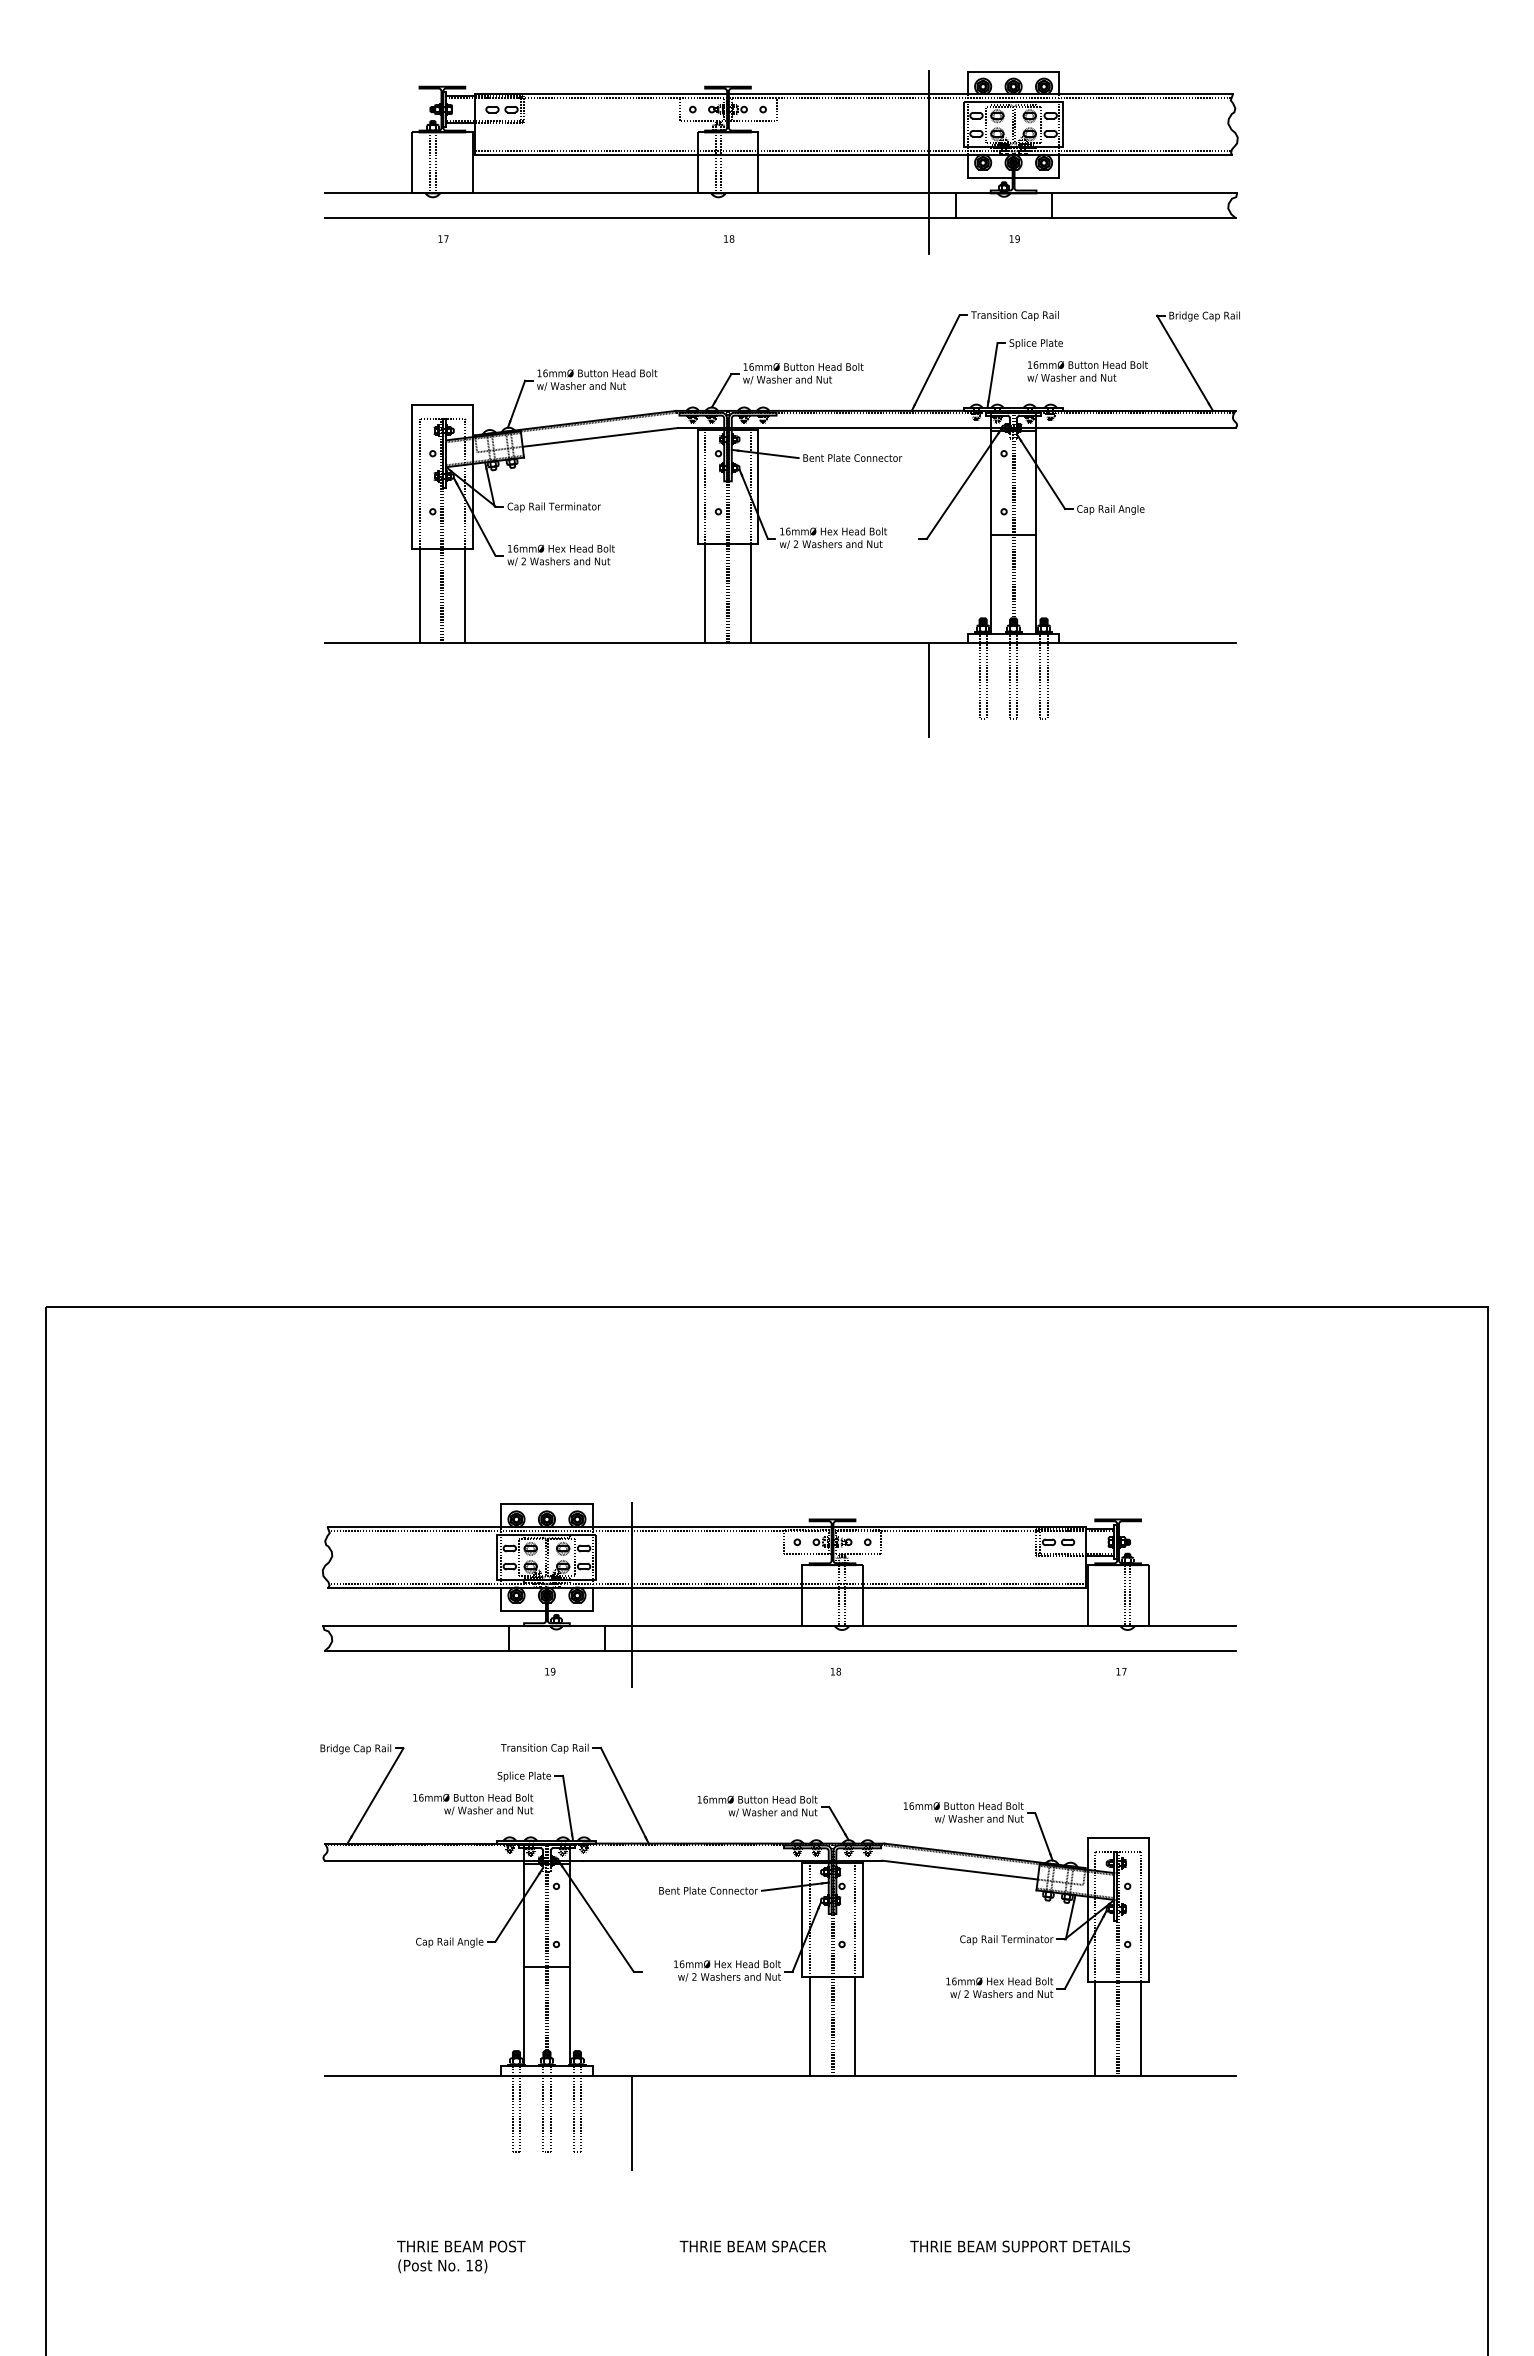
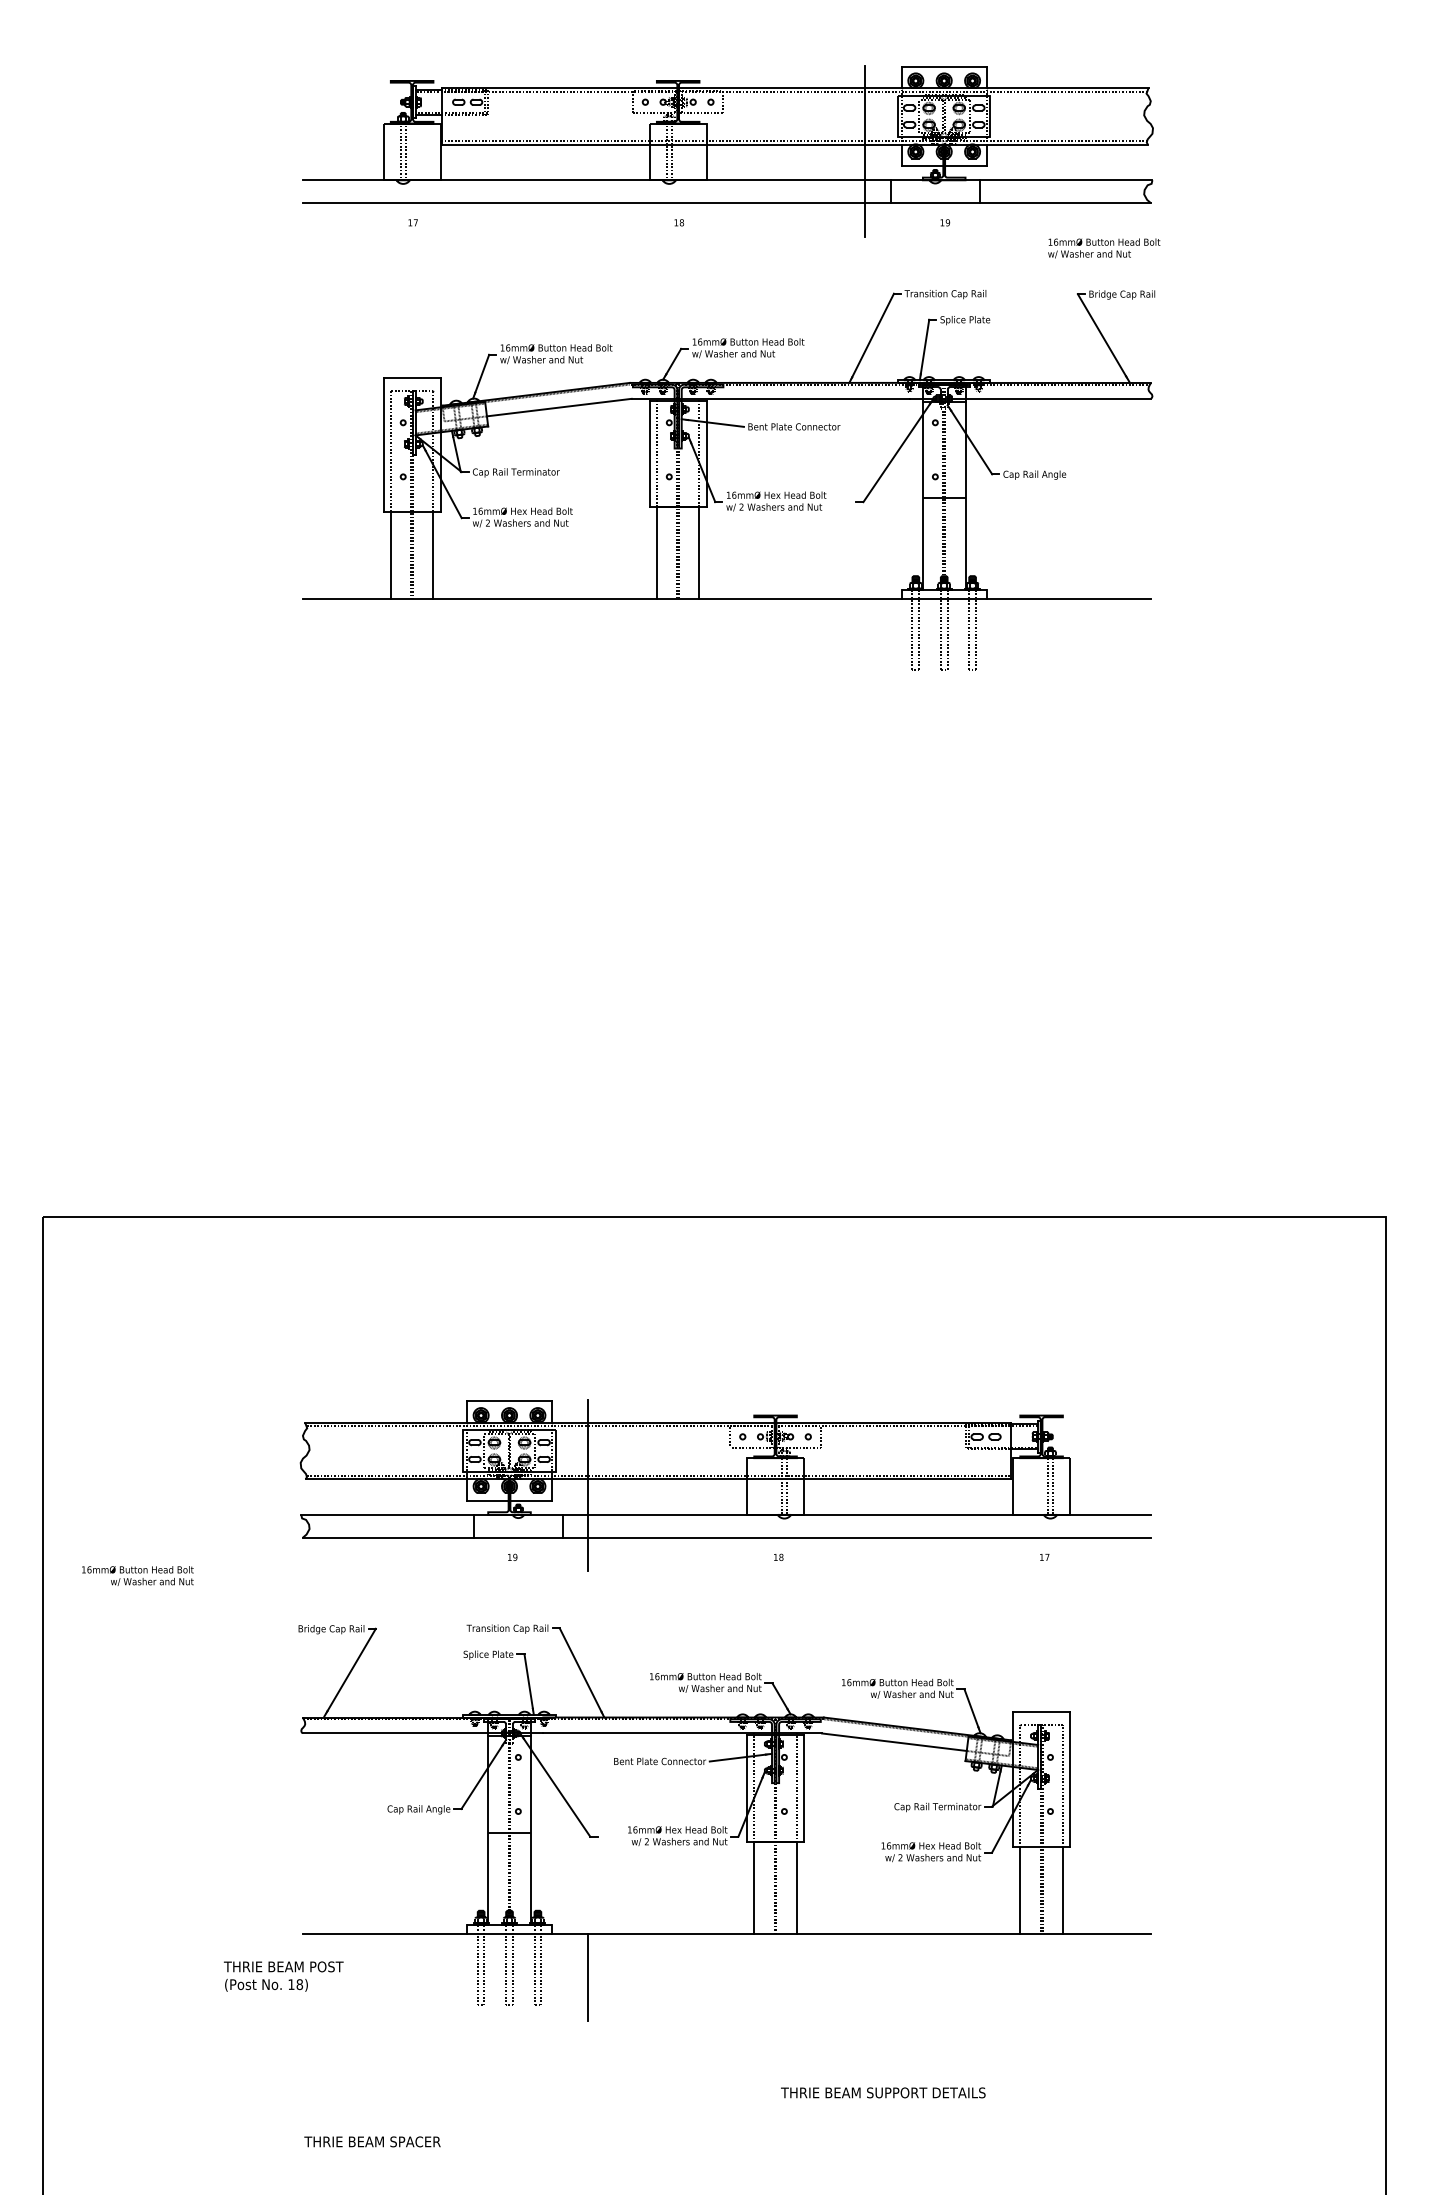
text: (1087, 371) -> (1104, 248), moved
line: (929, 689) -> (865, 642), removed
text: (472, 1803) -> (137, 1575), moved
text: (753, 2246) -> (372, 2141), moved
text: (1020, 2246) -> (883, 2092), moved
text: (461, 2256) -> (283, 1976), moved

